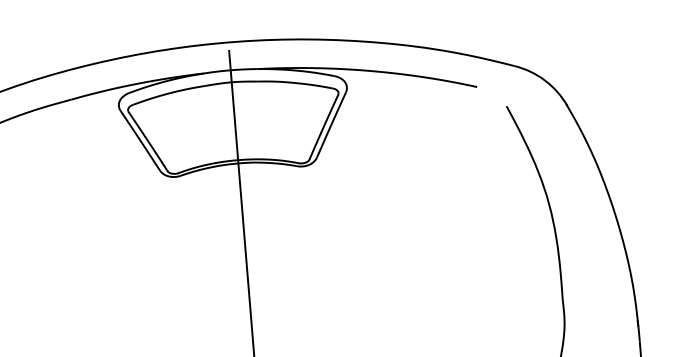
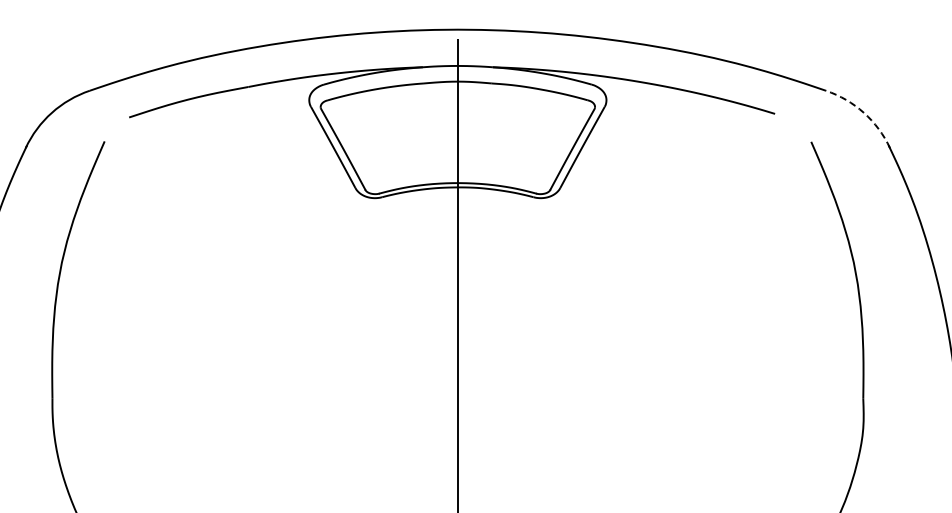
arc: (544, 80) -> (863, 112), solid -> dashed

